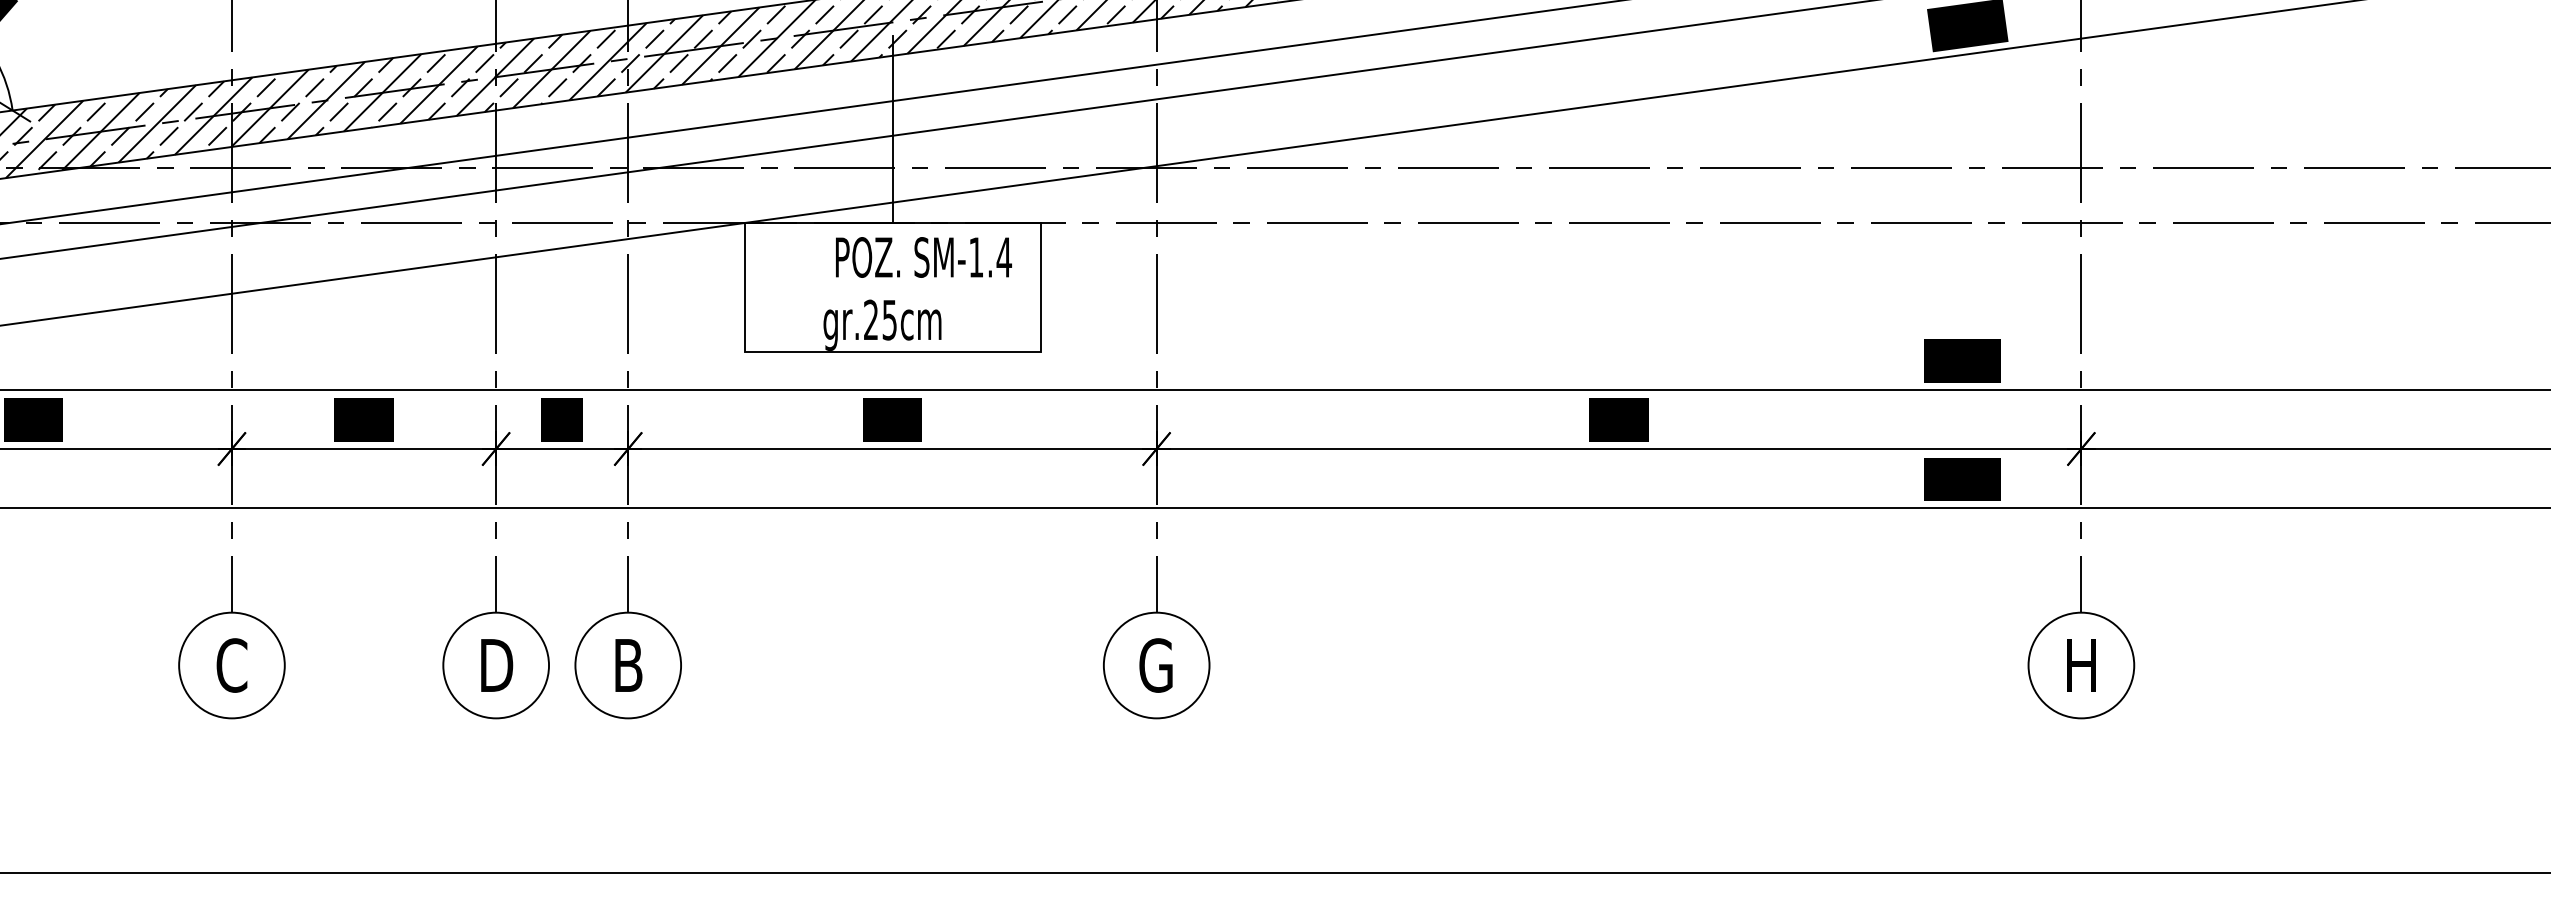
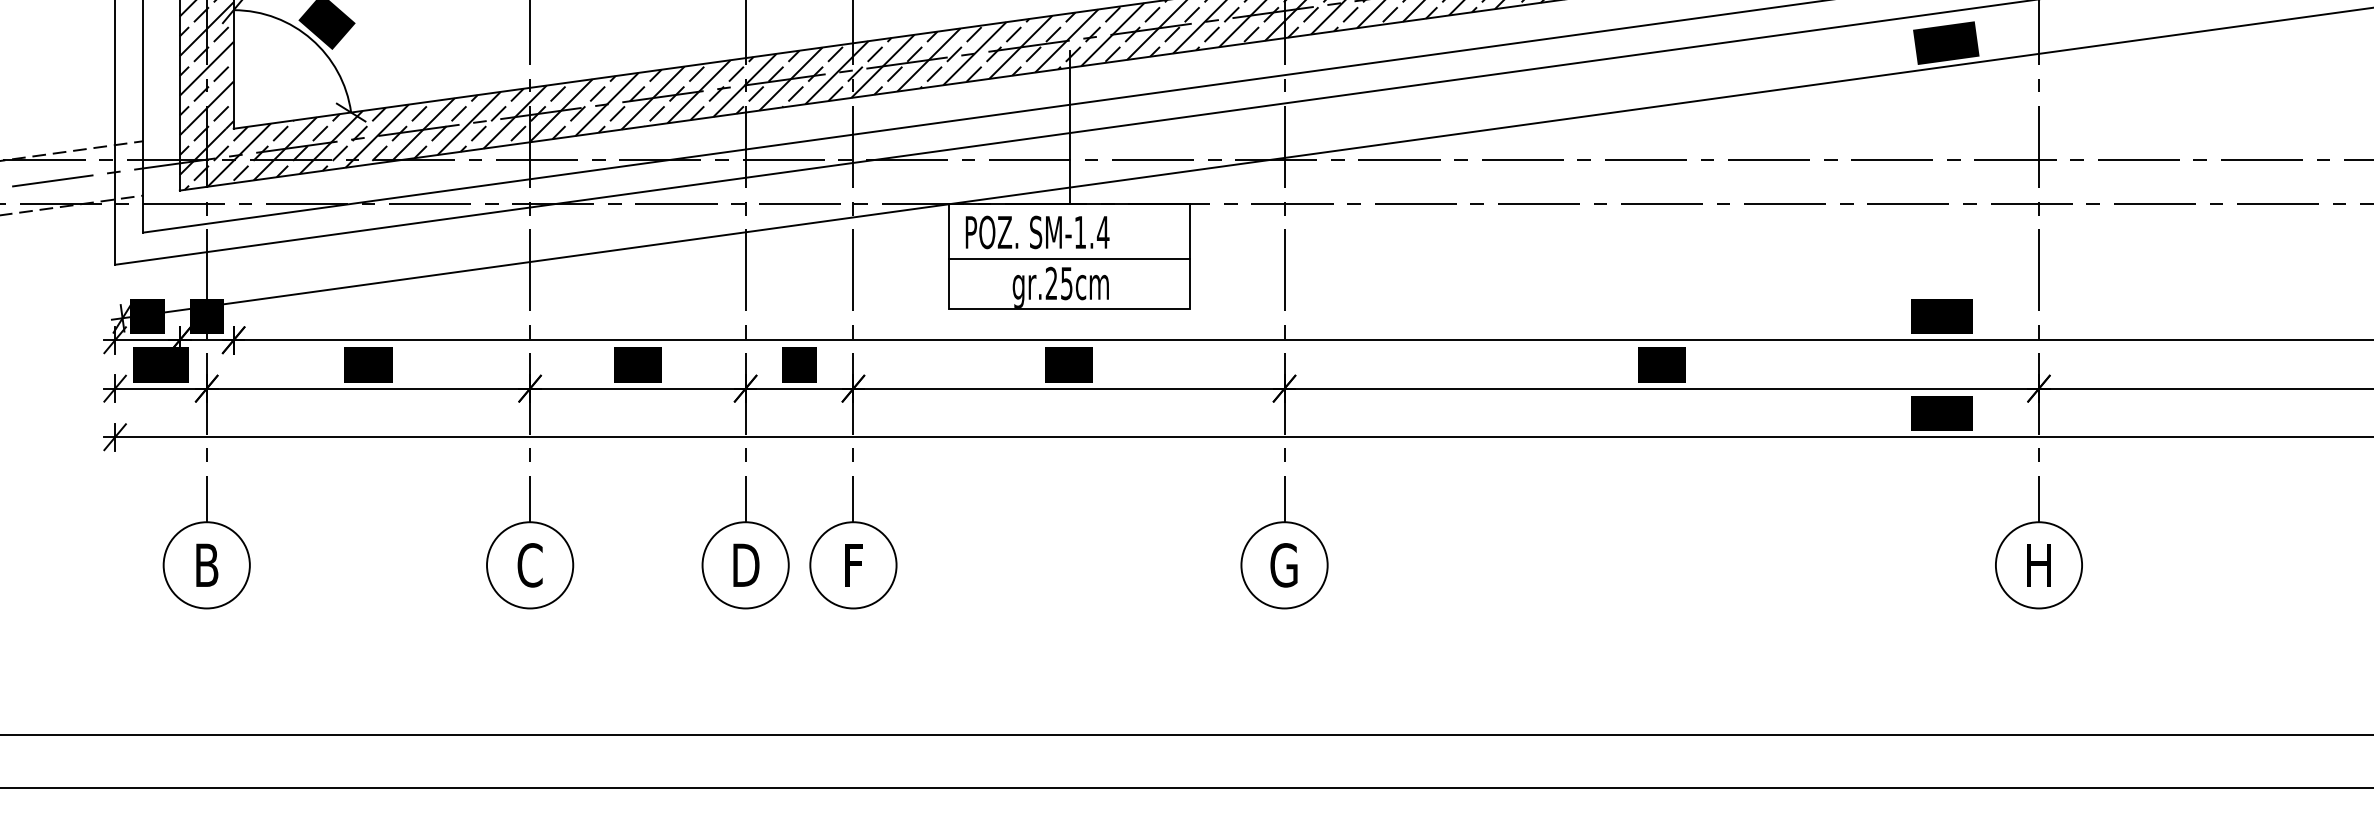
text: (923, 257) -> (1037, 232), moved
line: (893, 290) -> (1069, 259), added
text: (628, 664) -> (853, 564), B -> F

